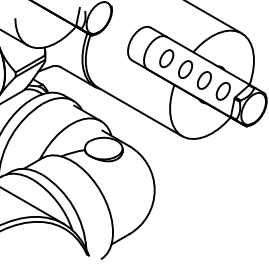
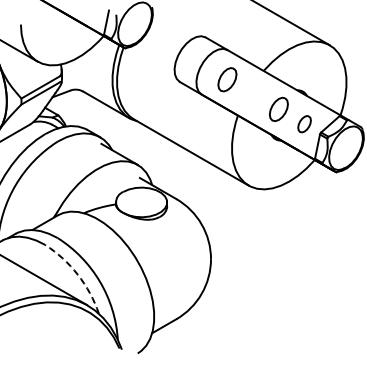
part: (185, 69) -> (253, 94), removed
part: (223, 90) -> (304, 123), size x0.7
arc: (56, 201) -> (77, 274), solid -> dashed

